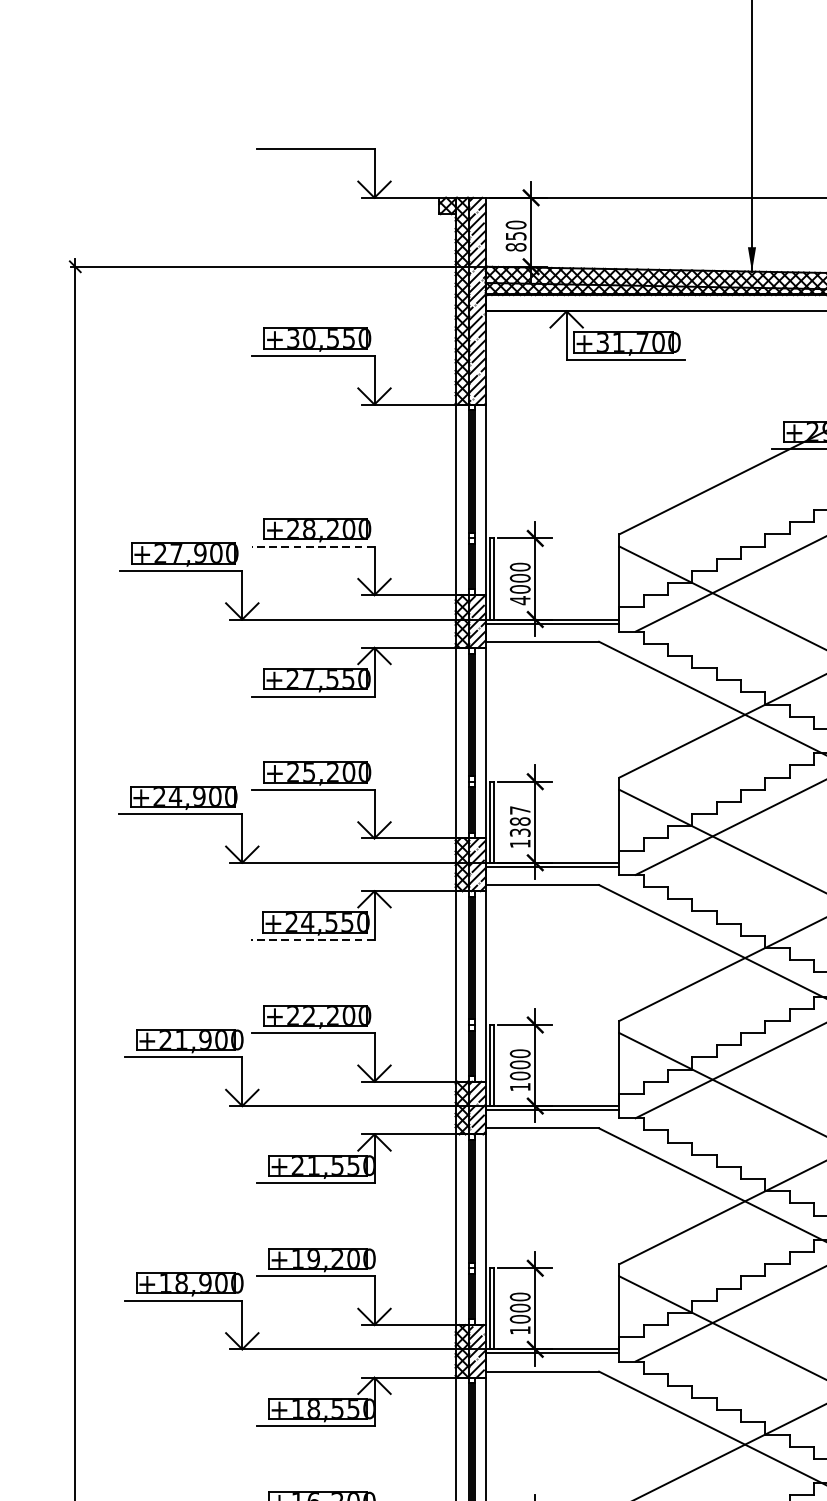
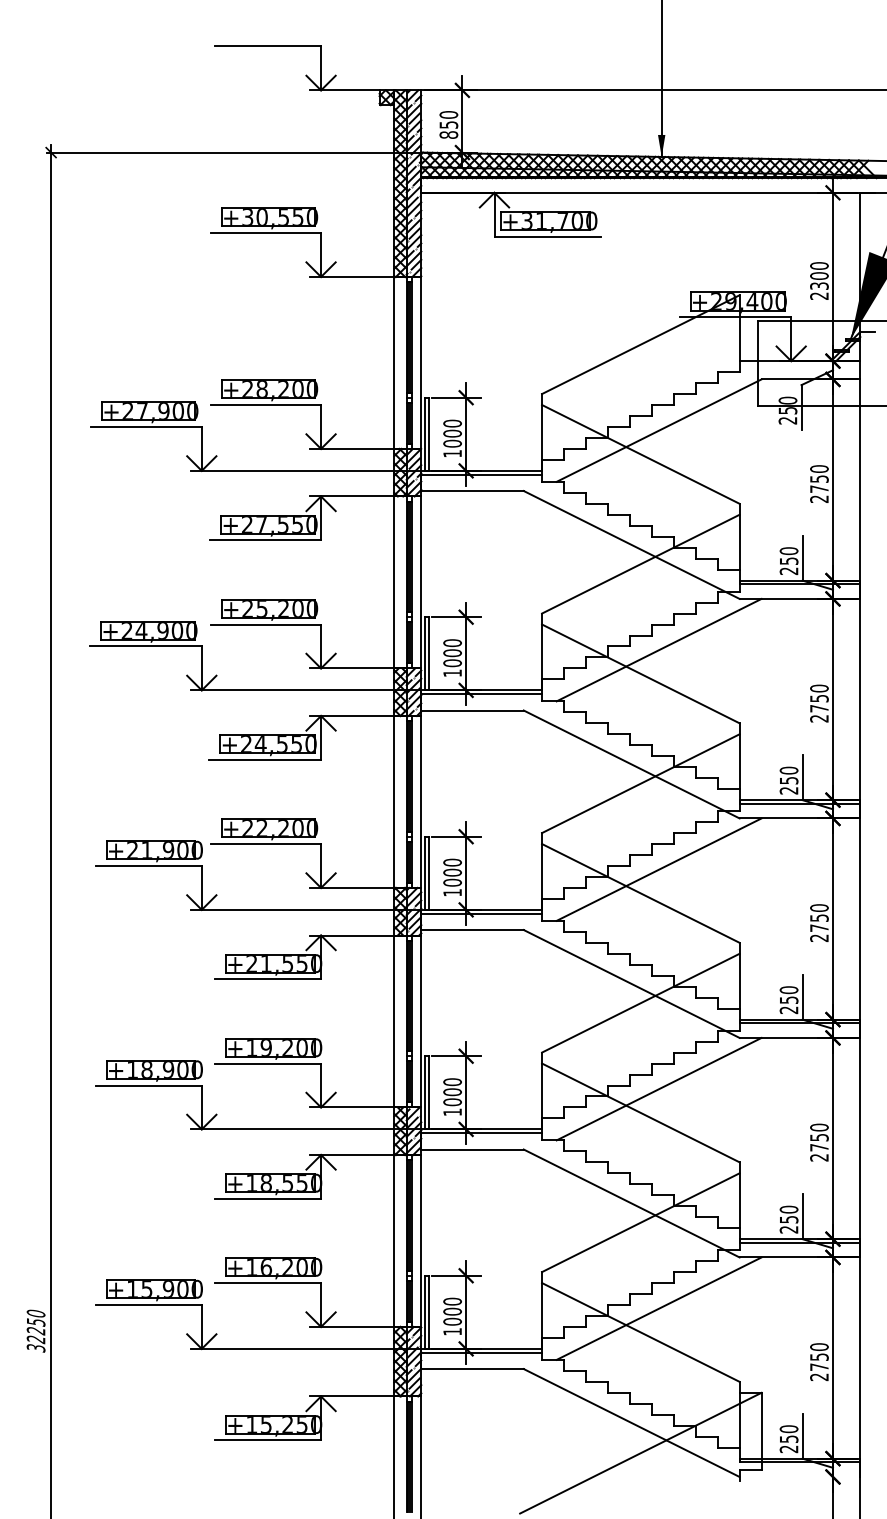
line: (312, 547) -> (265, 405), dashed -> solid
text: (520, 600) -> (452, 453), 4000 -> 1000
text: (520, 821) -> (452, 653), 1387 -> 1000
line: (312, 939) -> (265, 759), dashed -> solid

